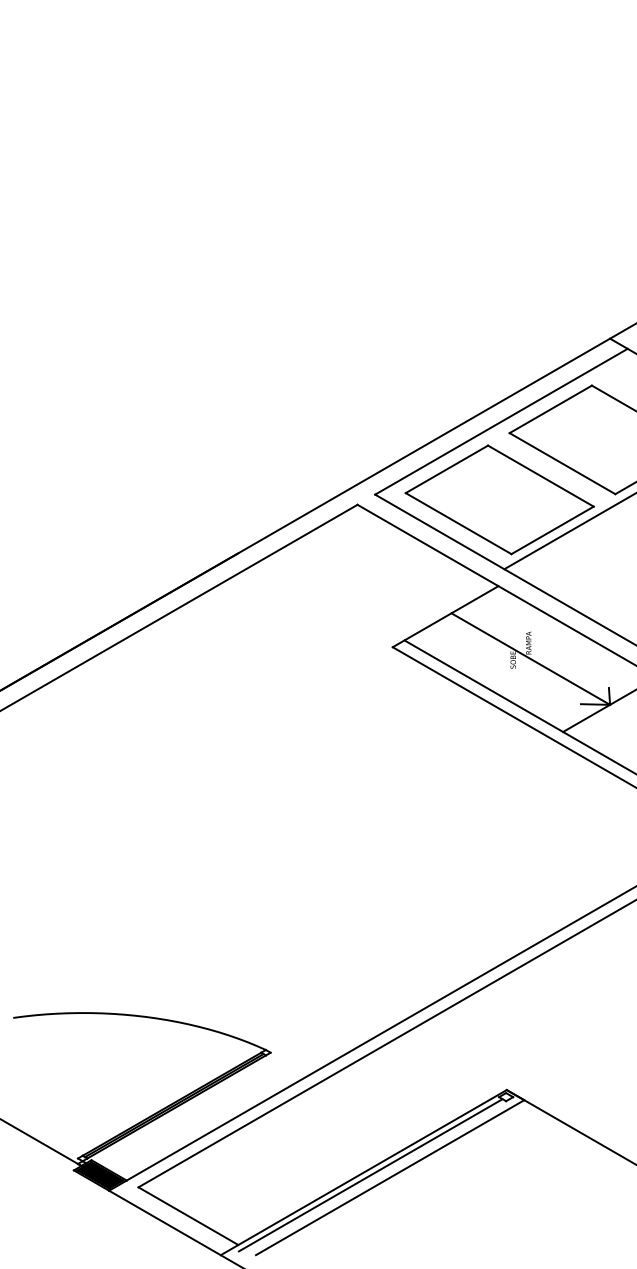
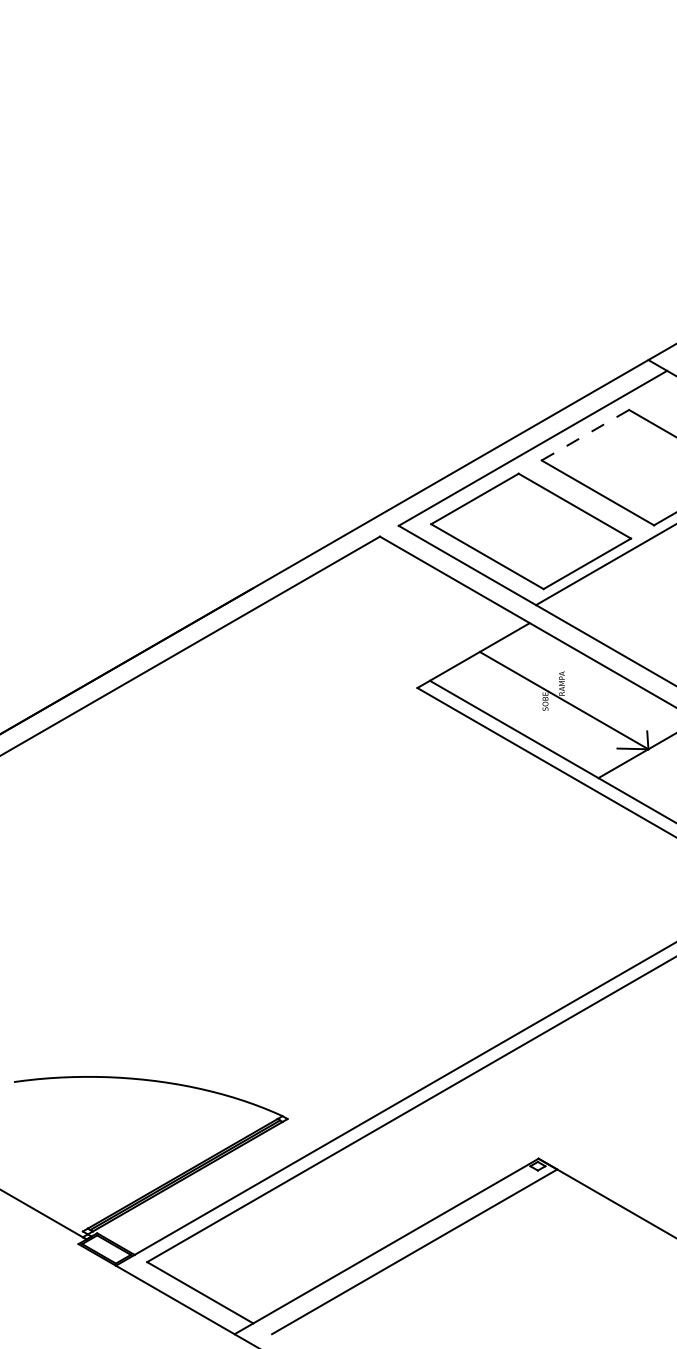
line: (550, 408) -> (585, 434), solid -> dashed
fill: (100, 1175) -> (106, 1249), removed
line: (370, 1175) -> (393, 1249), removed

